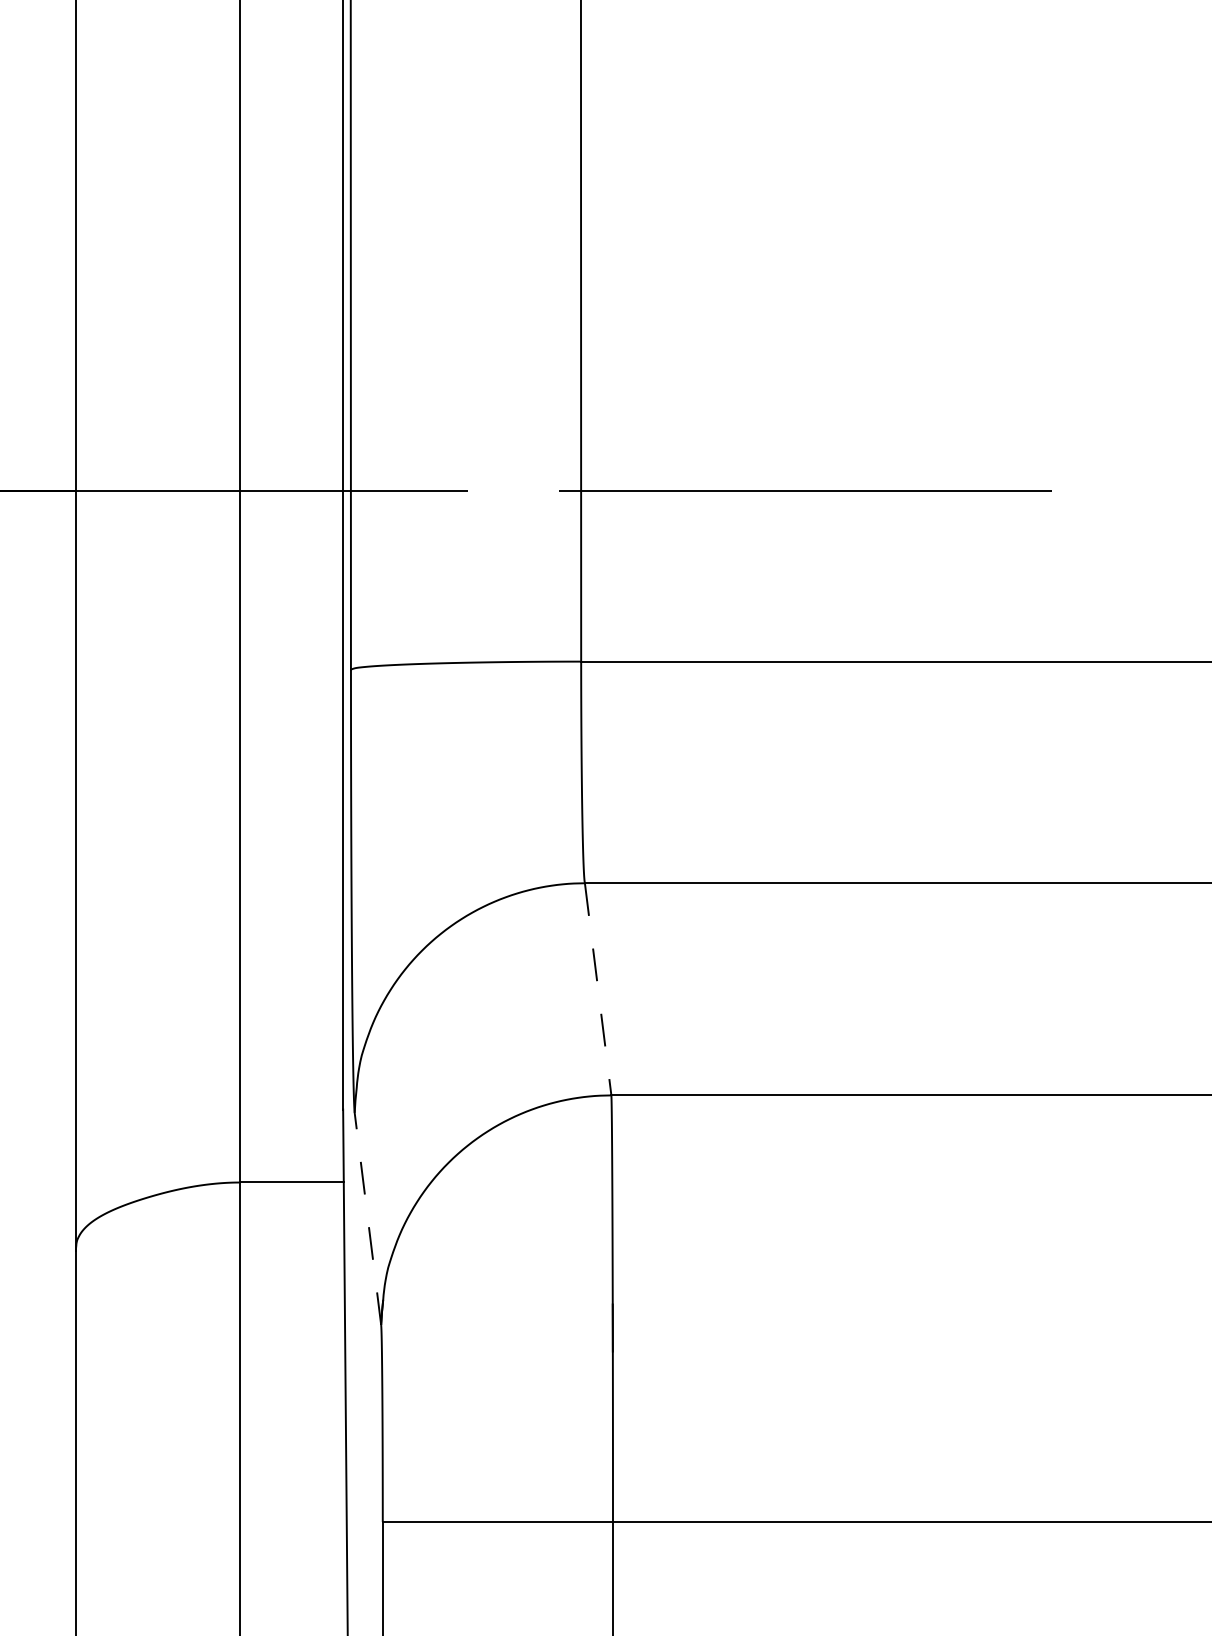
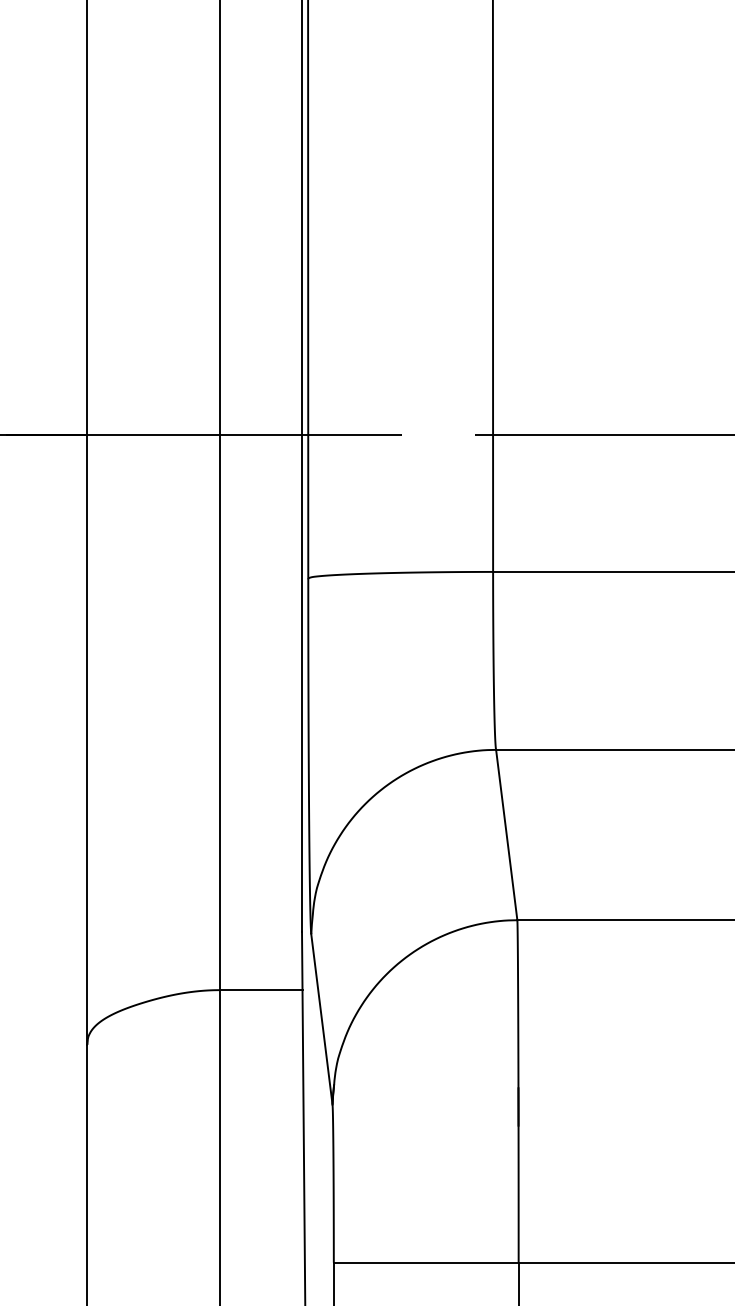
line: (598, 989) -> (507, 835), dashed -> solid
line: (367, 1218) -> (321, 1019), dashed -> solid

